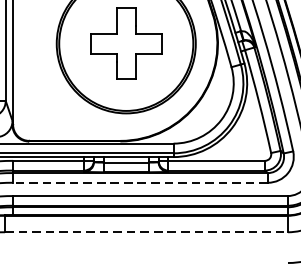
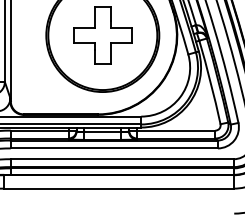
line: (140, 182) -> (114, 148), dashed -> solid
line: (146, 232) -> (119, 188), dashed -> solid

